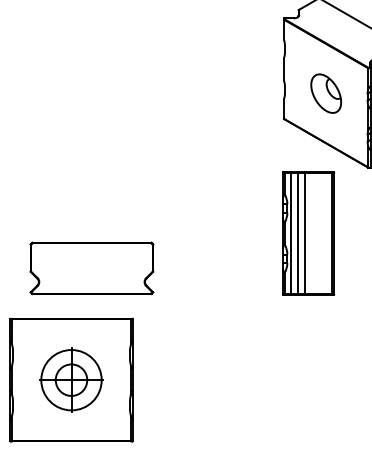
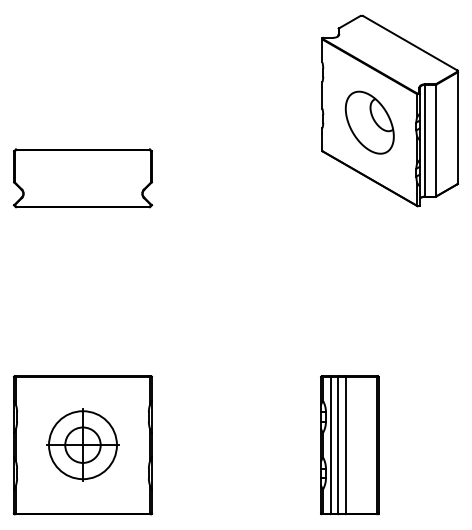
part: (326, 93) -> (369, 122), size x1.43
part: (308, 233) -> (349, 445), moved
part: (91, 268) -> (82, 178), moved

